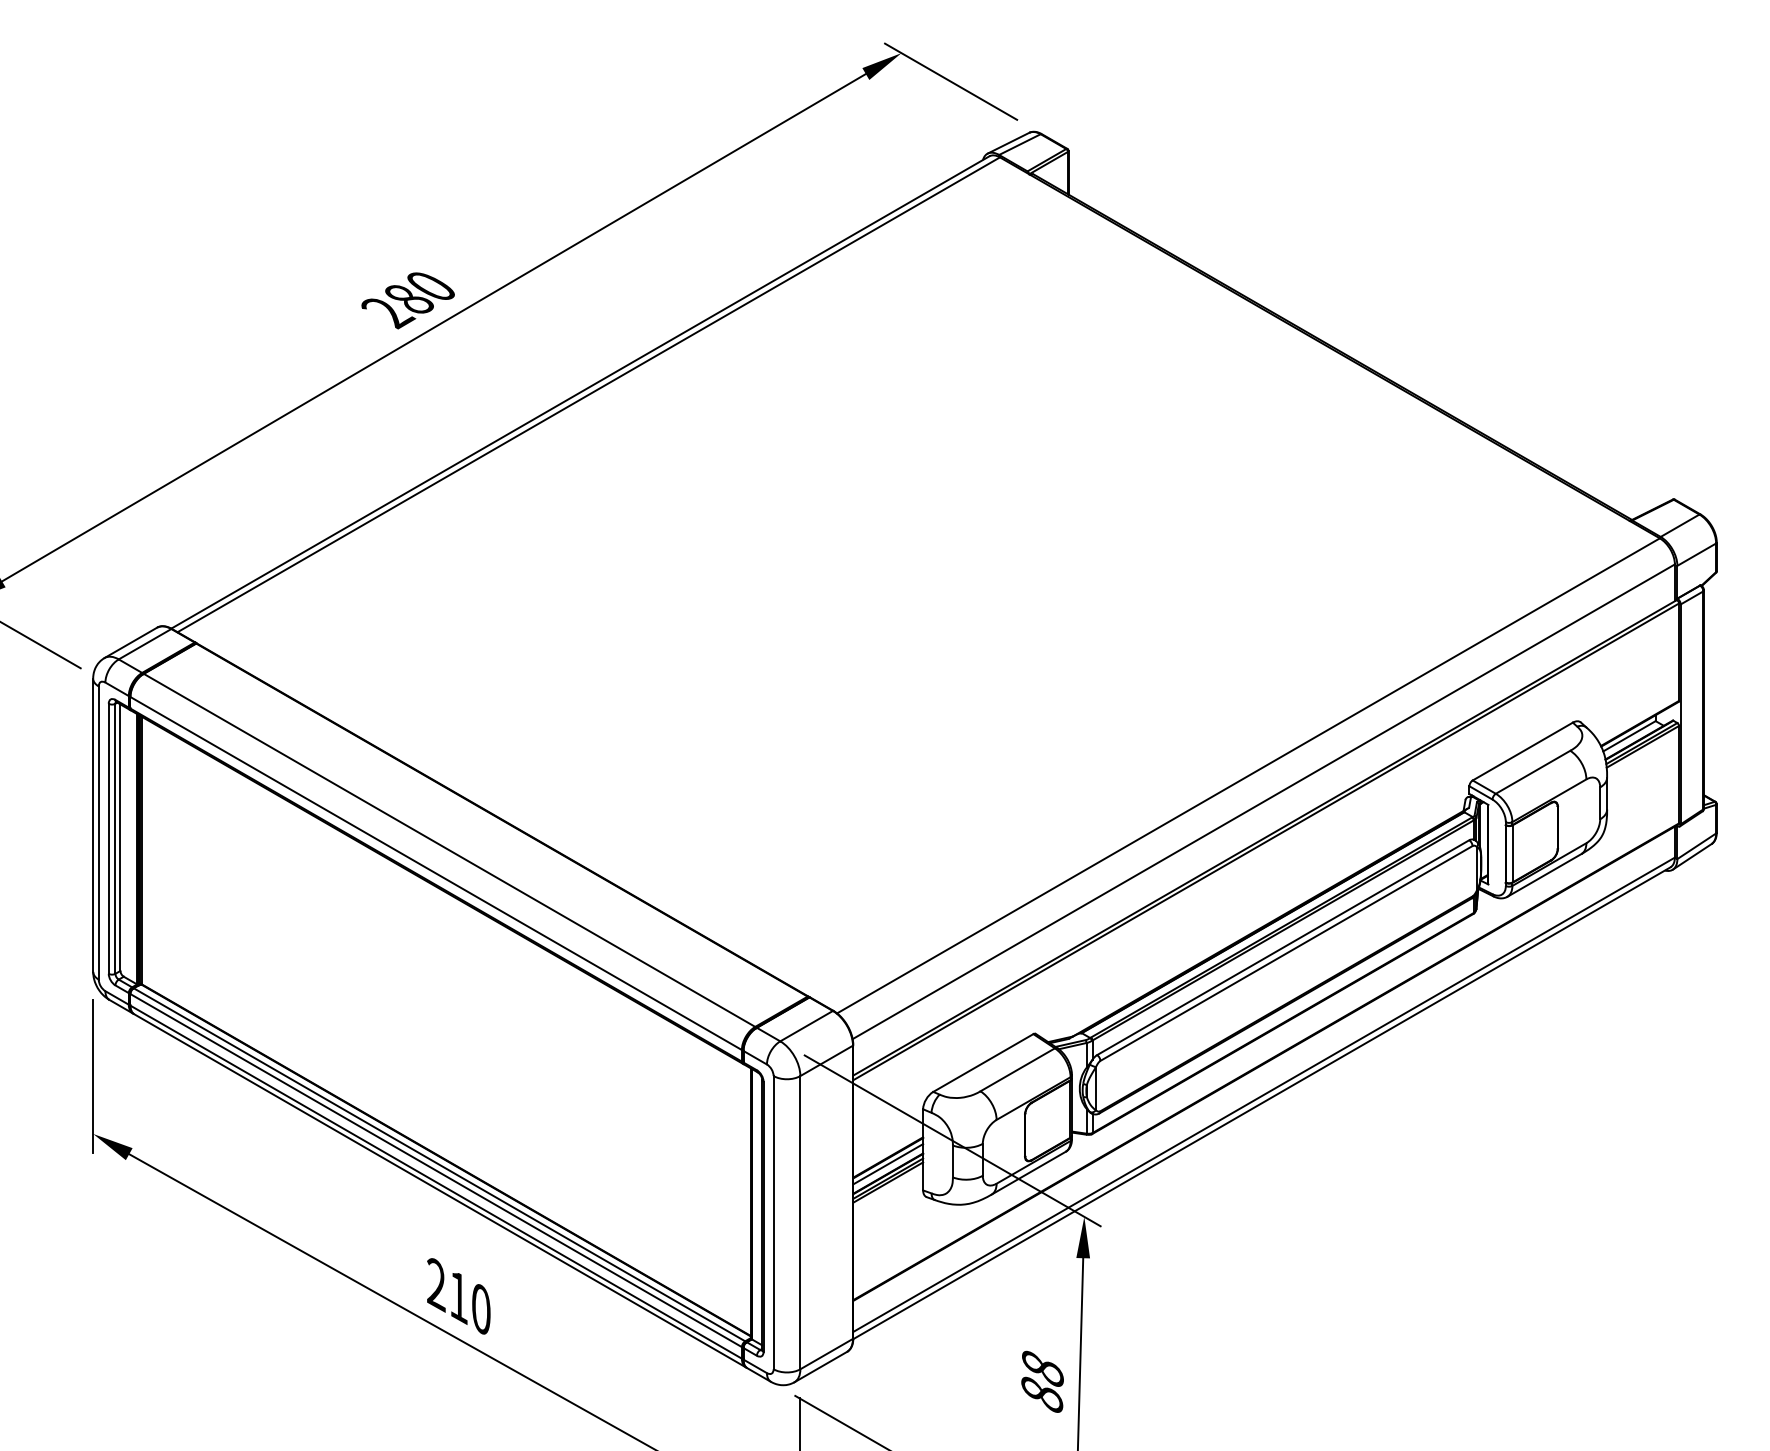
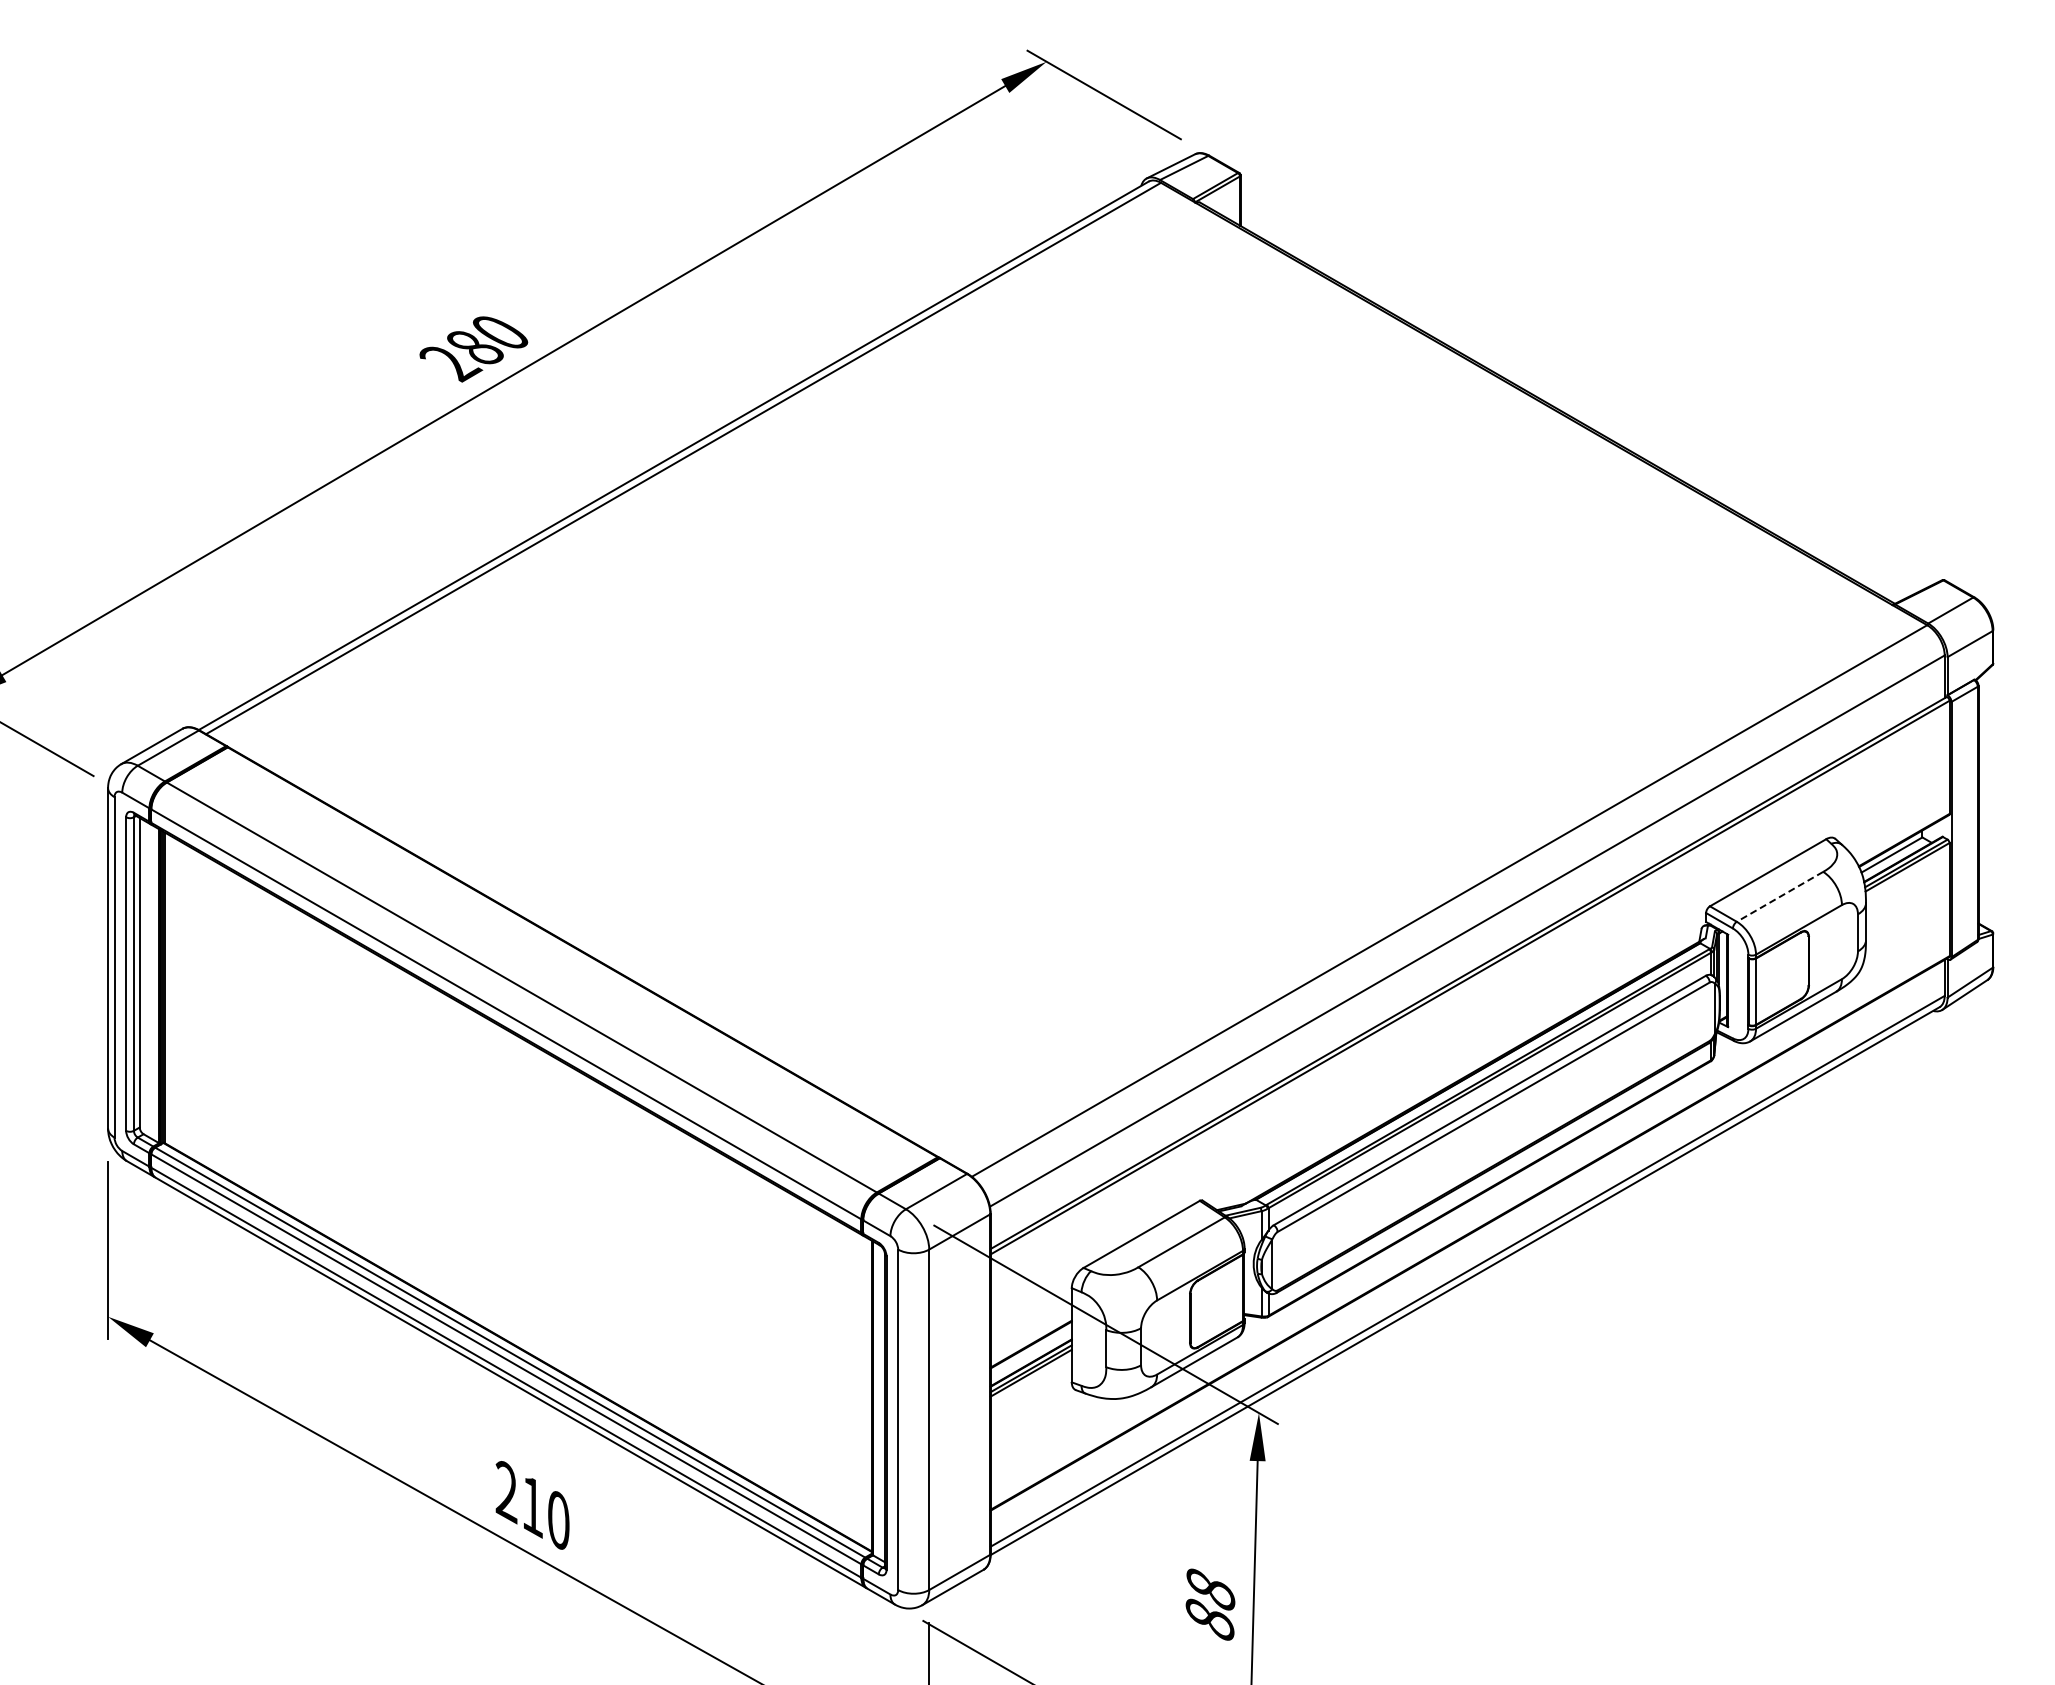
line: (1533, 772) -> (1780, 896), solid -> dashed
line: (887, 1163) -> (1030, 1351), removed

